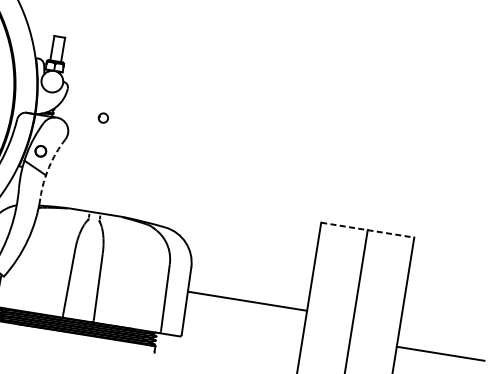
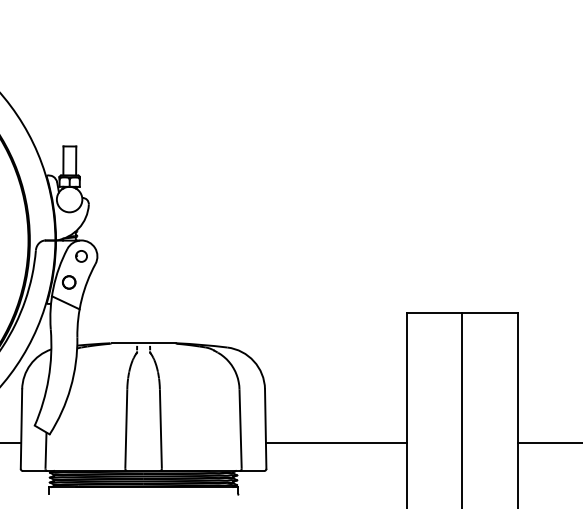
circle: (103, 118) -> (81, 256), moved
arc: (48, 167) -> (81, 299), dashed -> solid
line: (367, 230) -> (462, 313), dashed -> solid
line: (247, 301) -> (336, 442), moved

